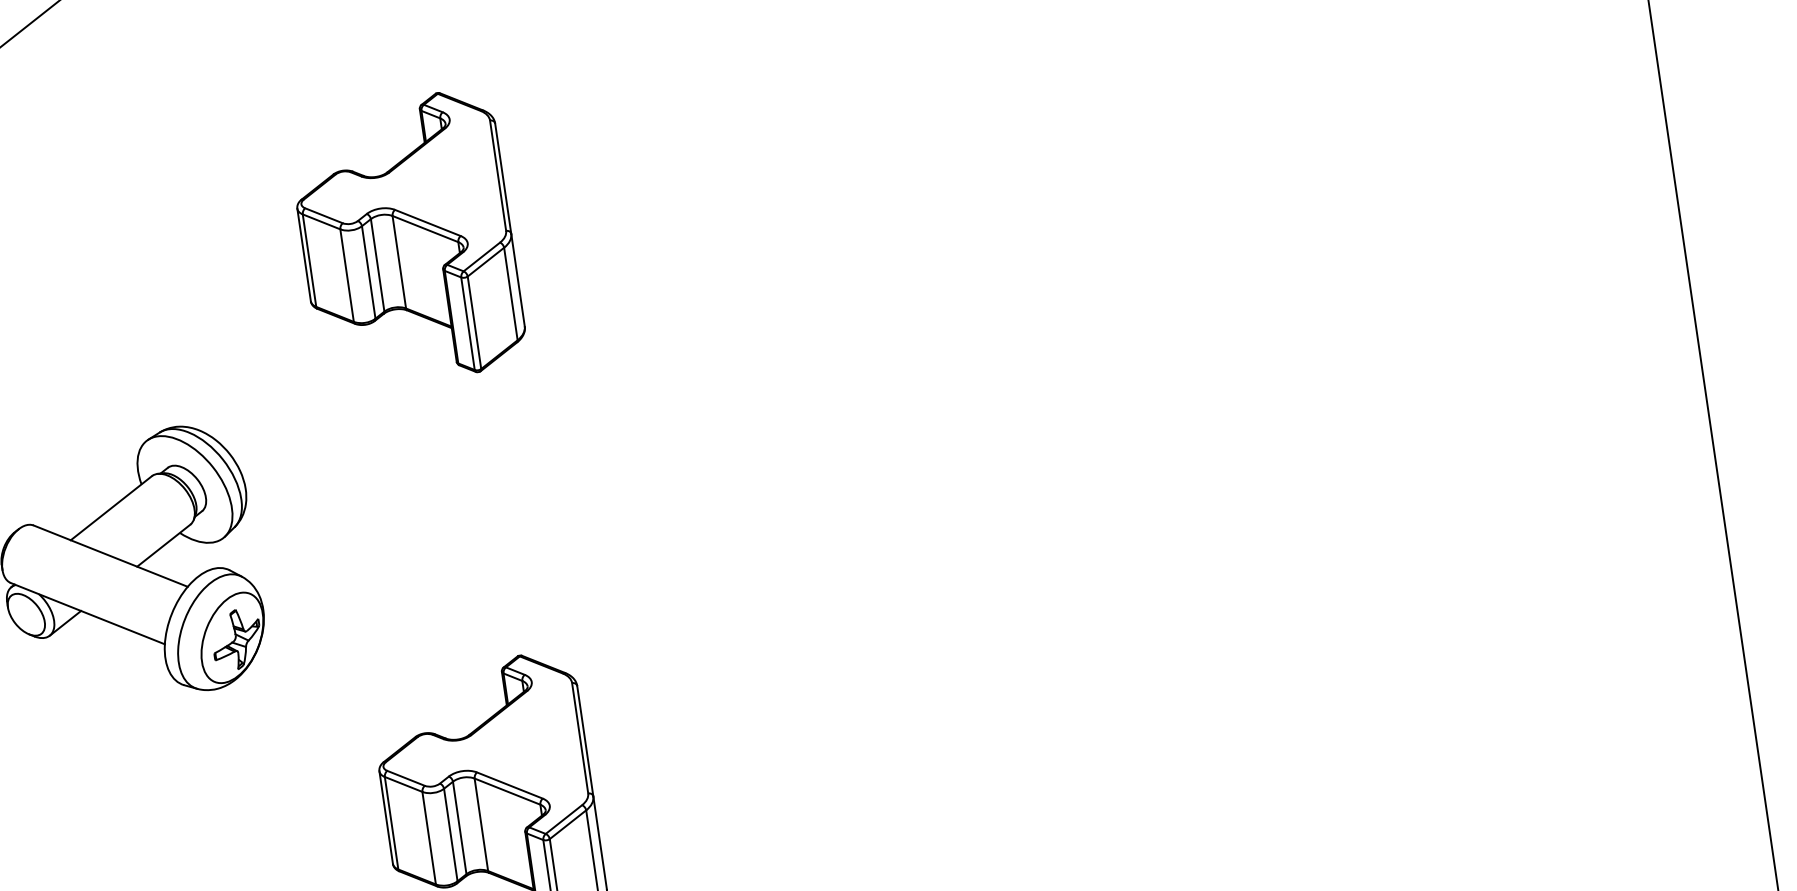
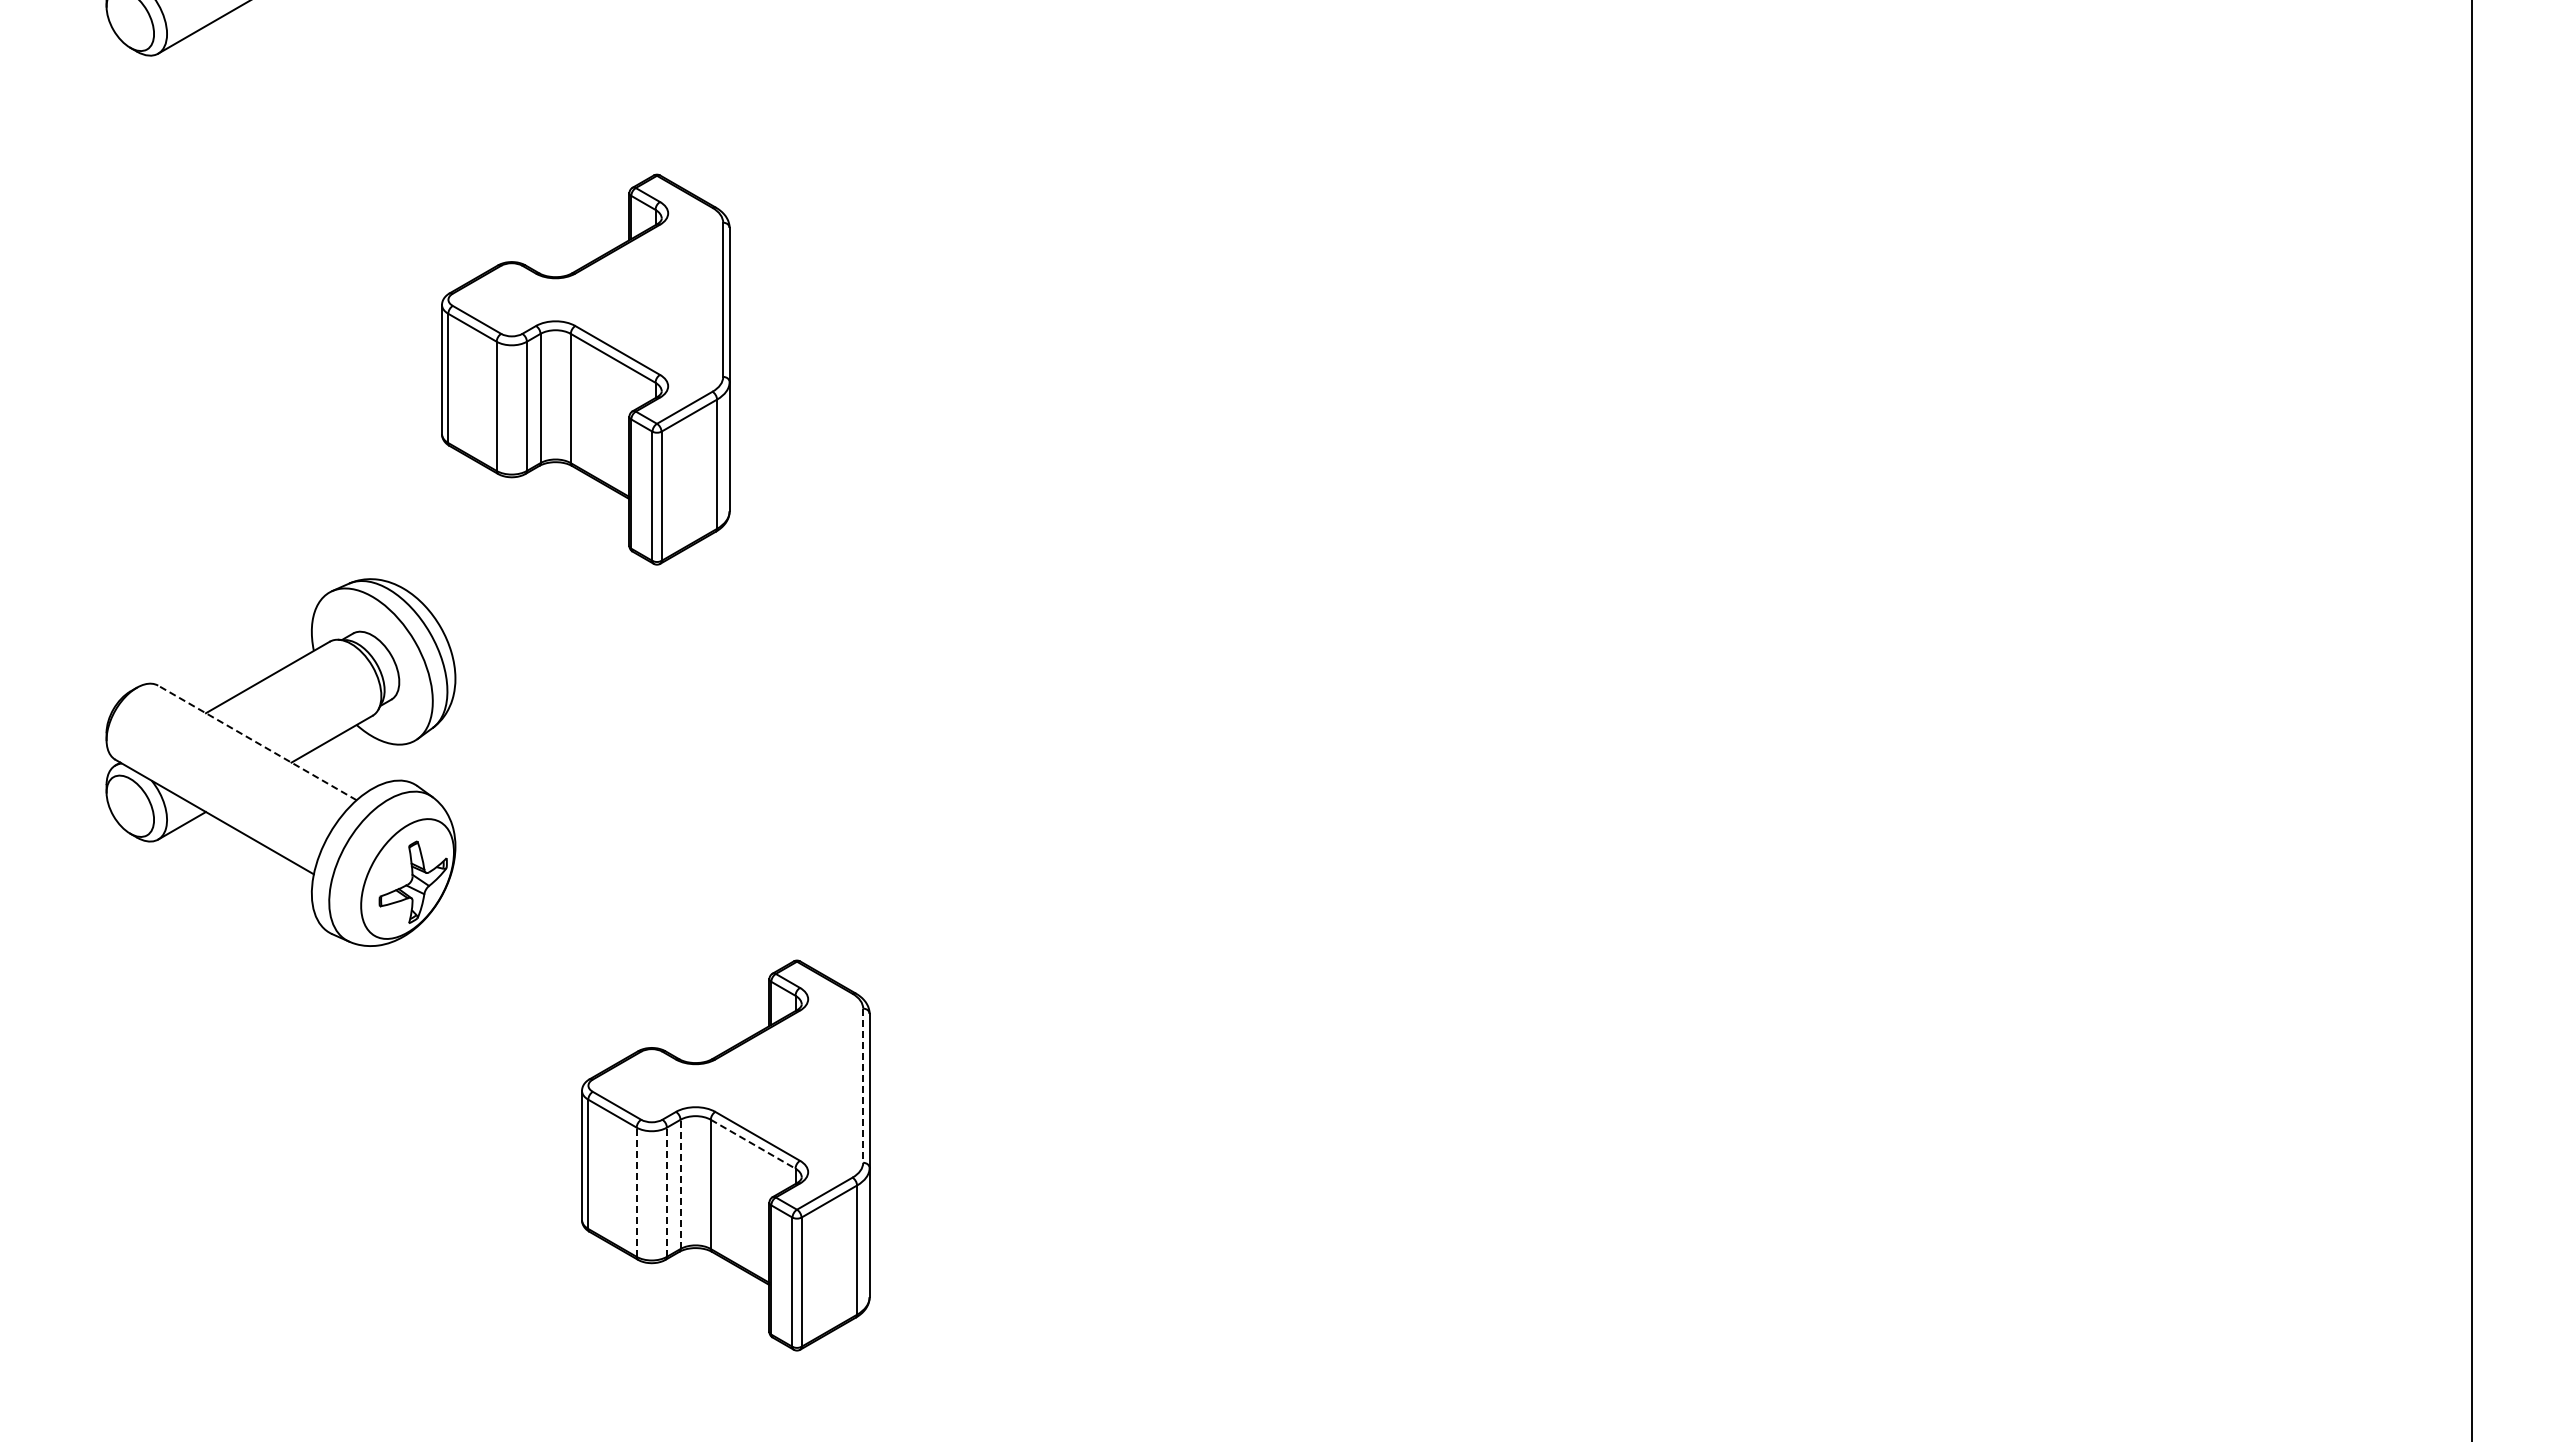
part: (406, 239) -> (585, 369), moved
line: (110, 555) -> (257, 742), solid -> dashed
line: (580, 738) -> (863, 1086), solid -> dashed
line: (507, 791) -> (753, 1144), solid -> dashed
line: (459, 828) -> (680, 1184), solid -> dashed
line: (450, 835) -> (666, 1192), solid -> dashed
line: (429, 838) -> (636, 1192), solid -> dashed

